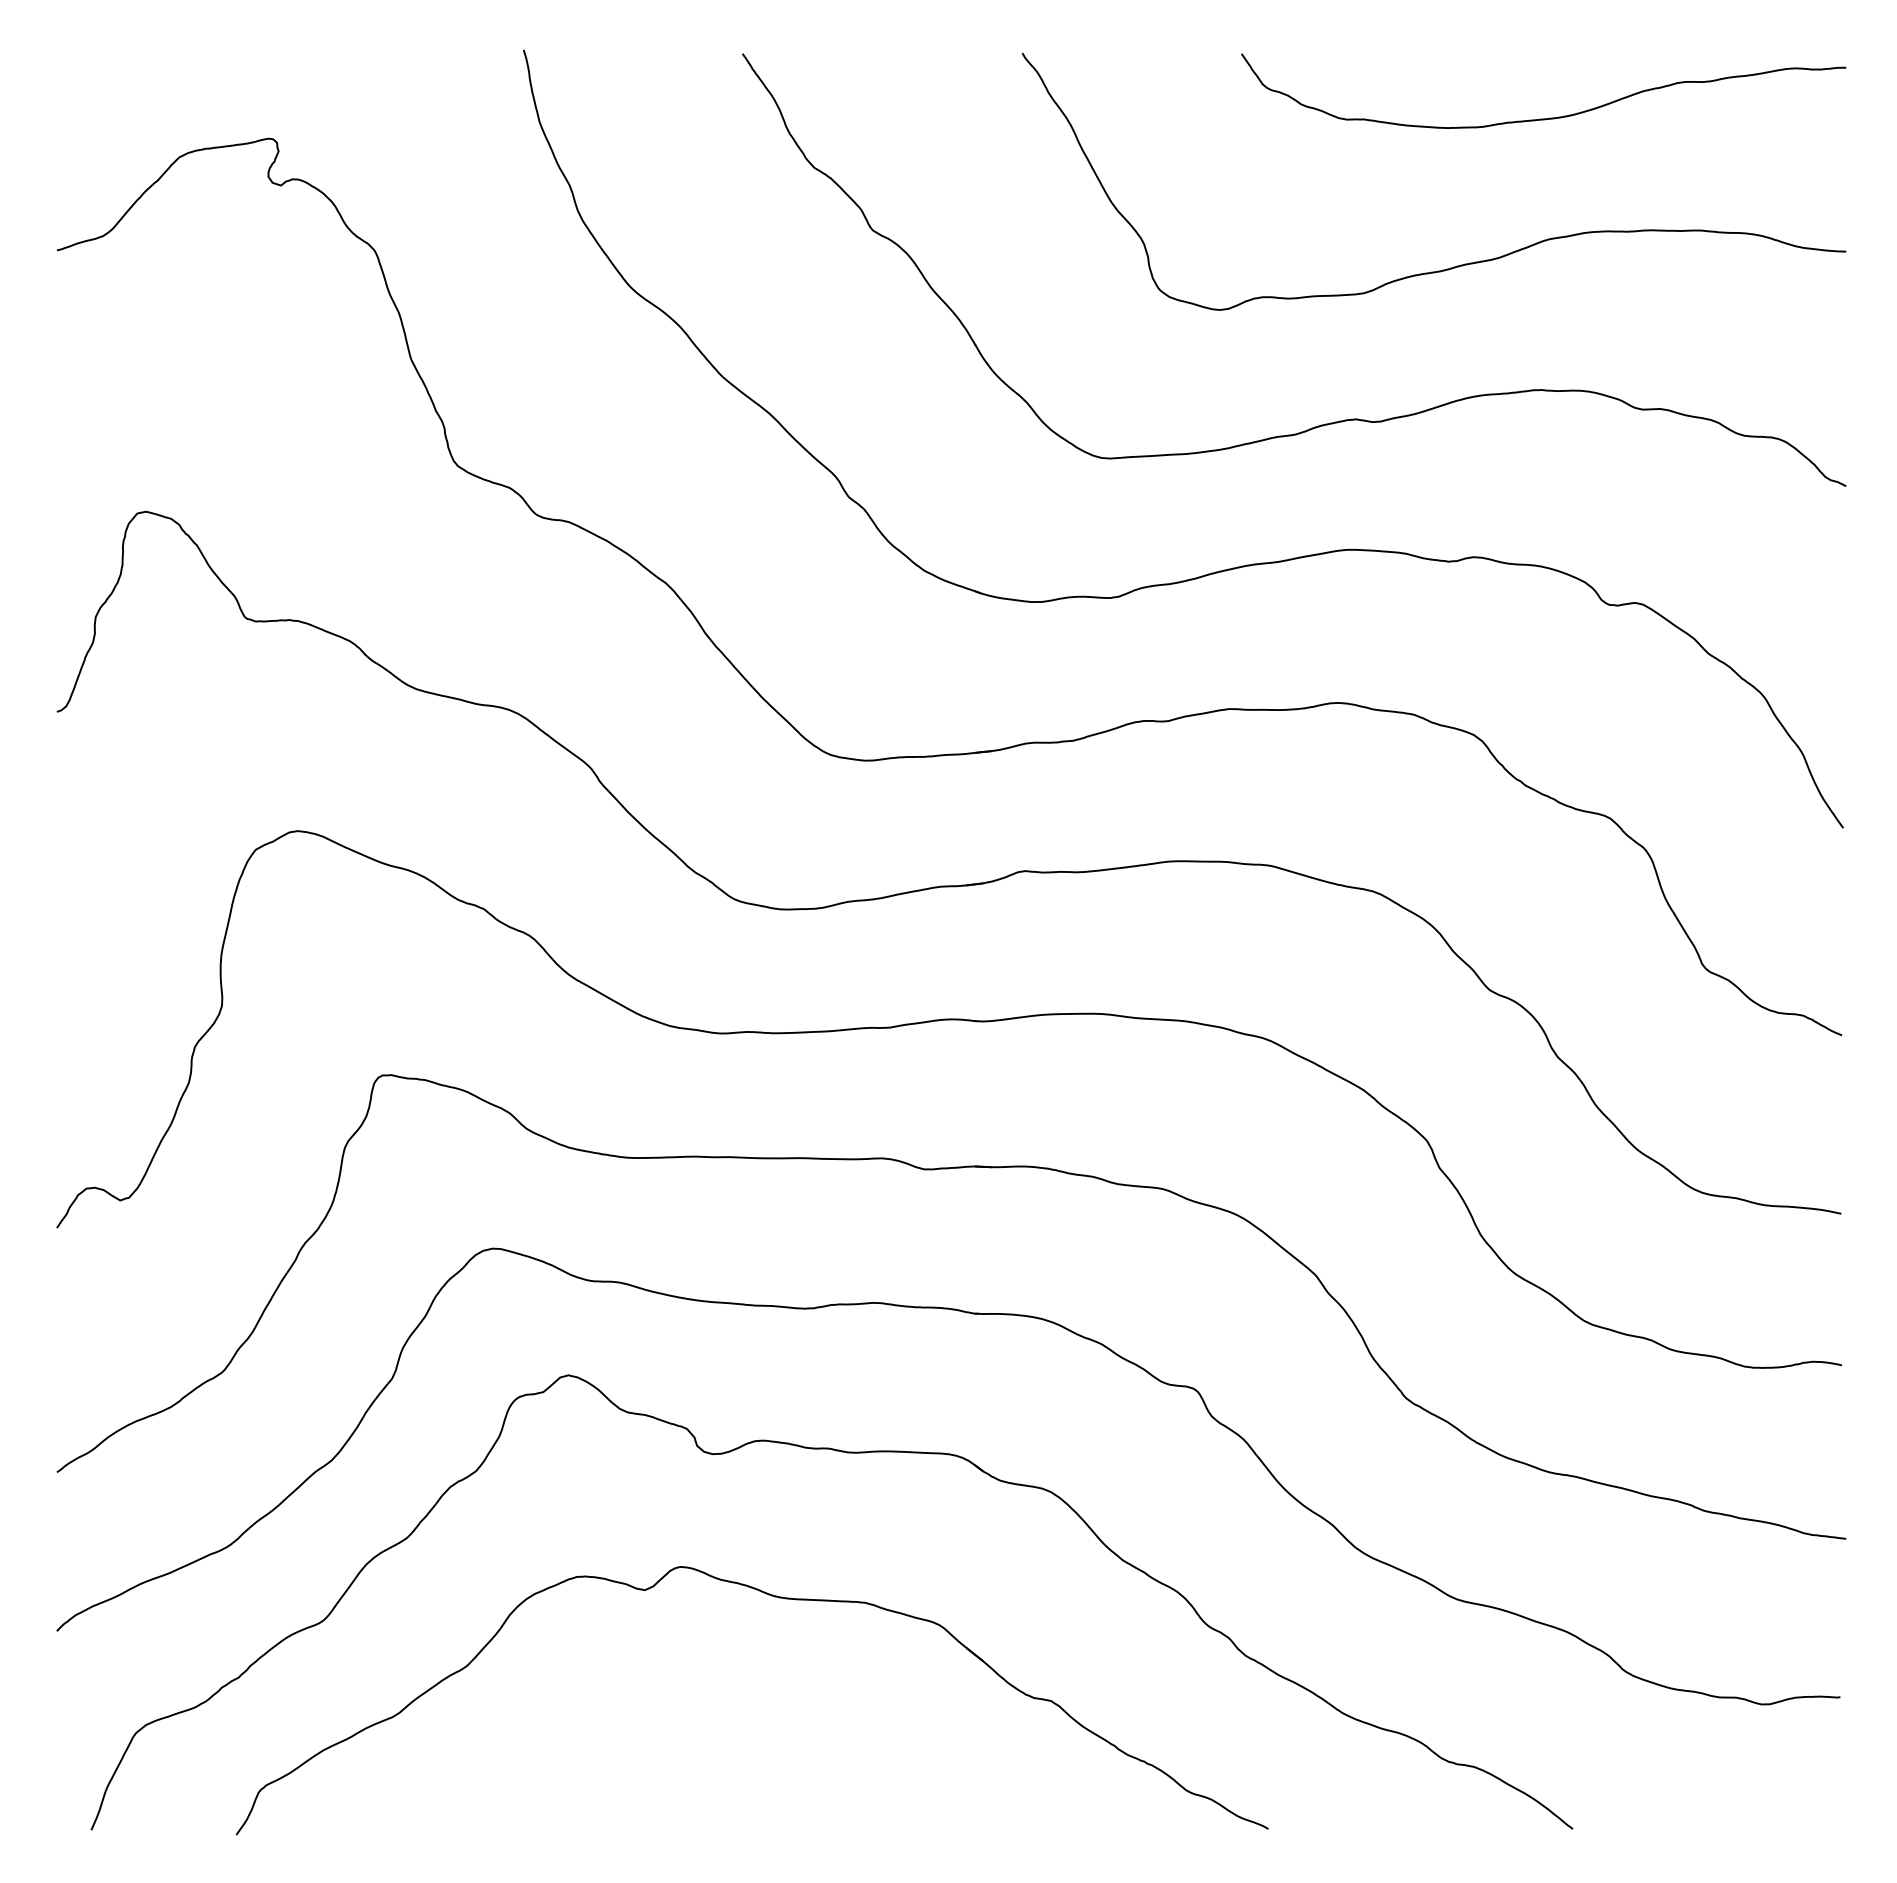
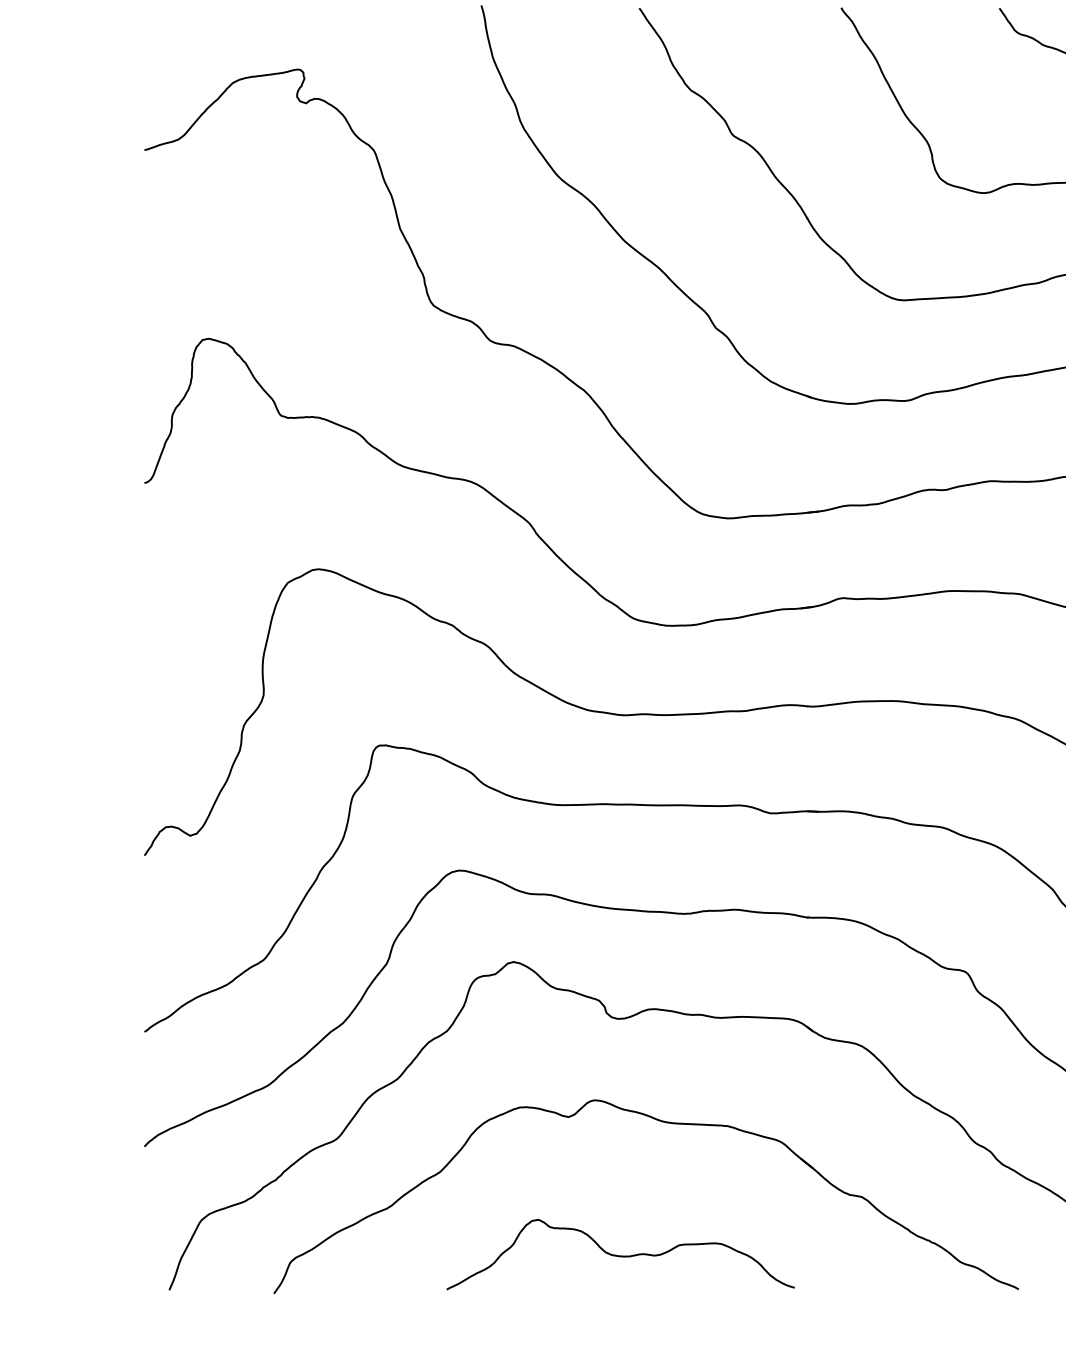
curve: (716, 1782) -> (620, 1255), added

